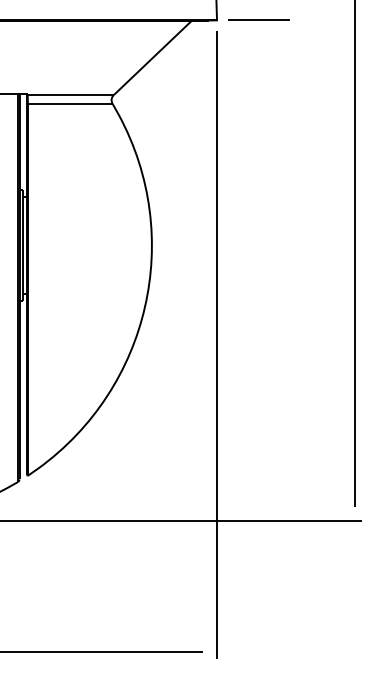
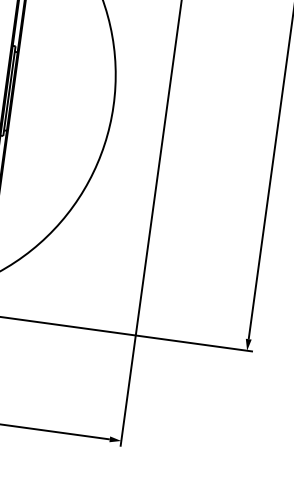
fill: (354, 513) -> (247, 344), added
fill: (209, 651) -> (115, 440), added

